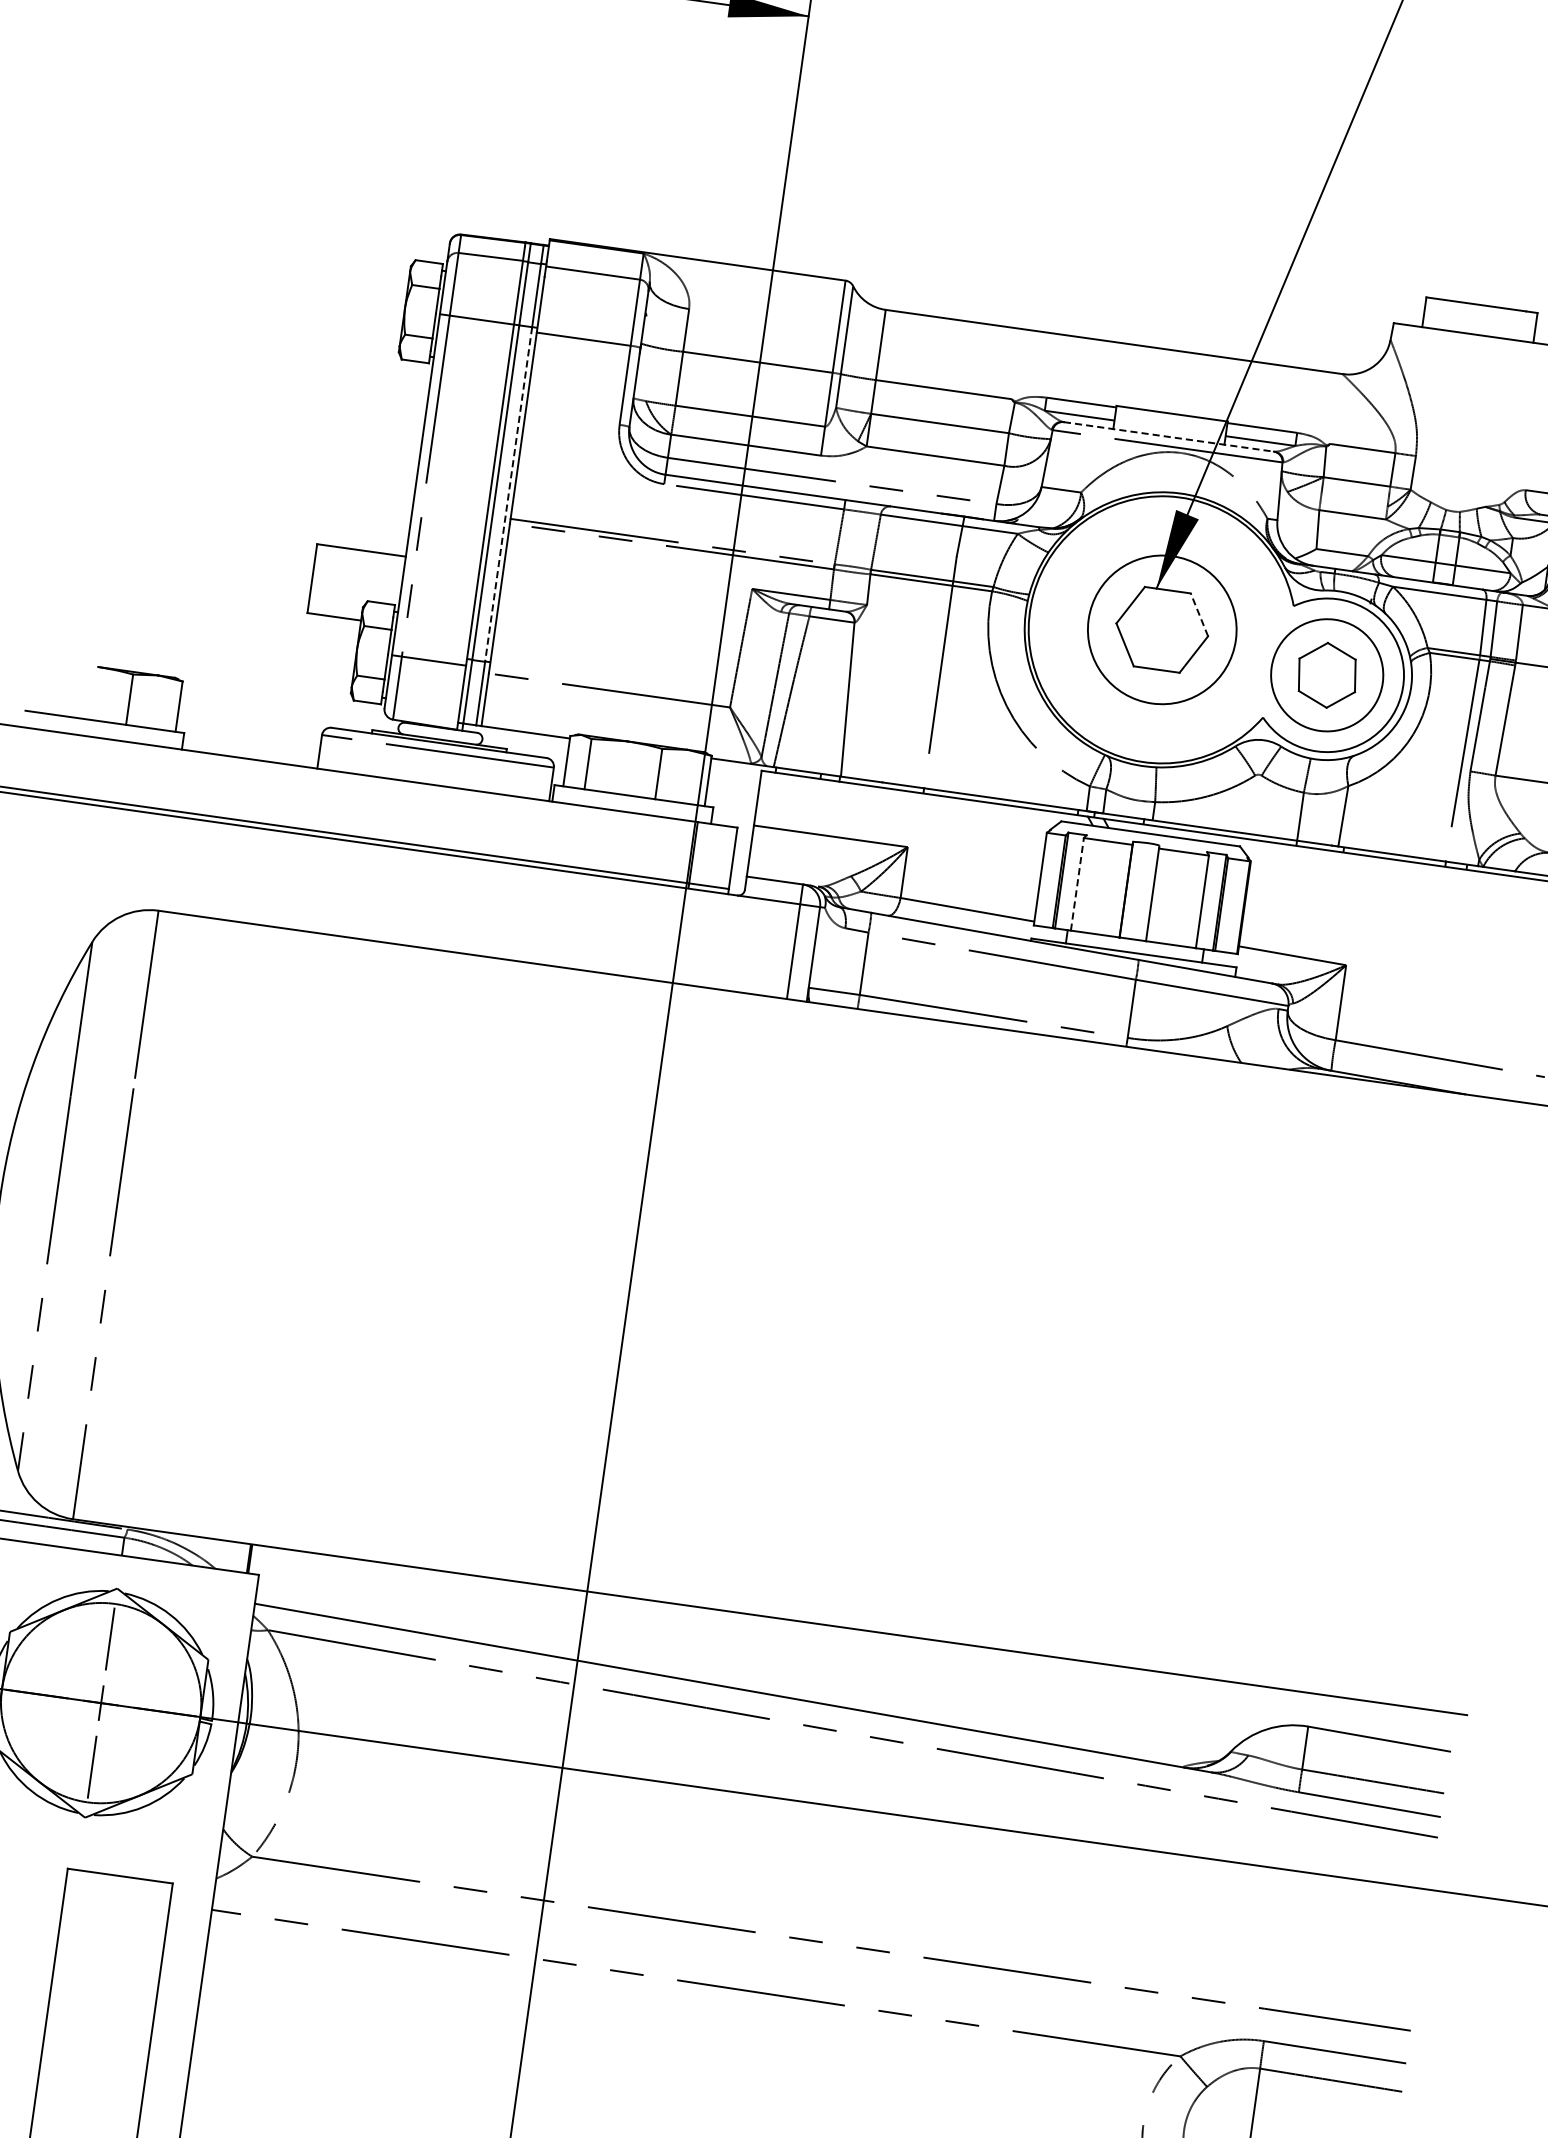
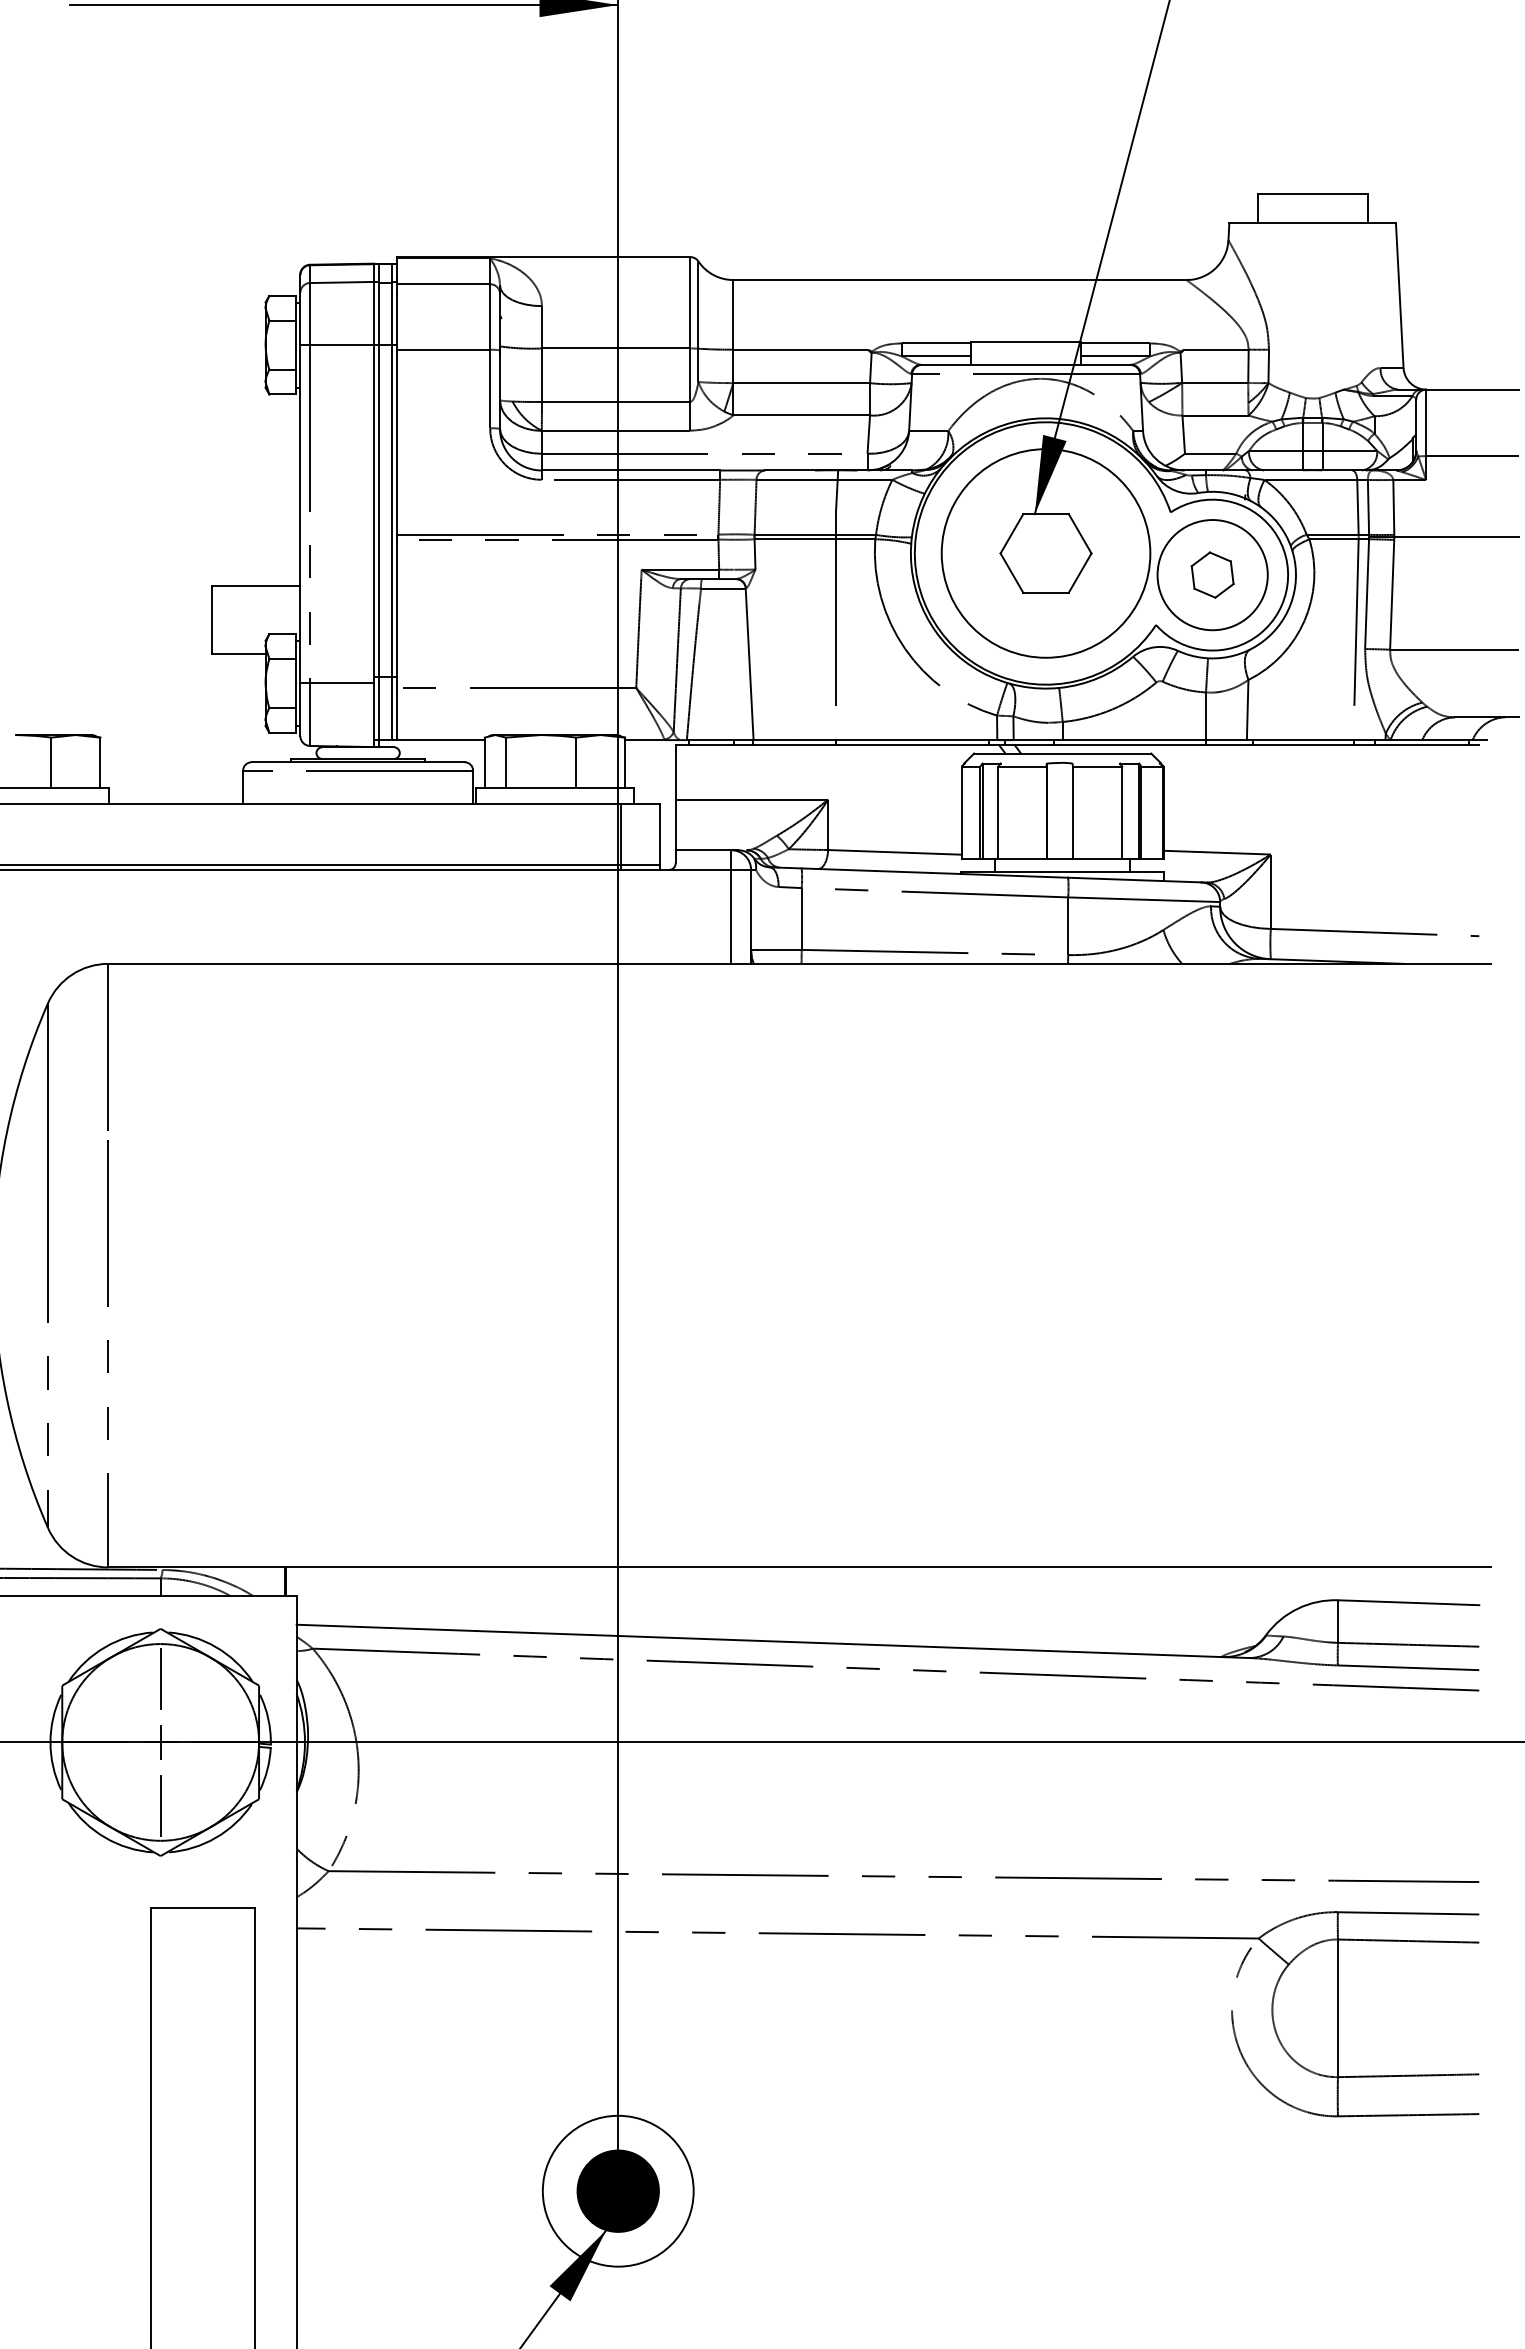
line: (1169, 436) -> (1026, 364), dashed -> solid
line: (508, 493) -> (391, 510), dashed -> solid
line: (1199, 614) -> (1080, 533), dashed -> solid
circle: (1161, 629) -> (1045, 553), size x1.43
part: (1327, 674) -> (1212, 574), size x0.71
line: (1077, 884) -> (998, 812), dashed -> solid

